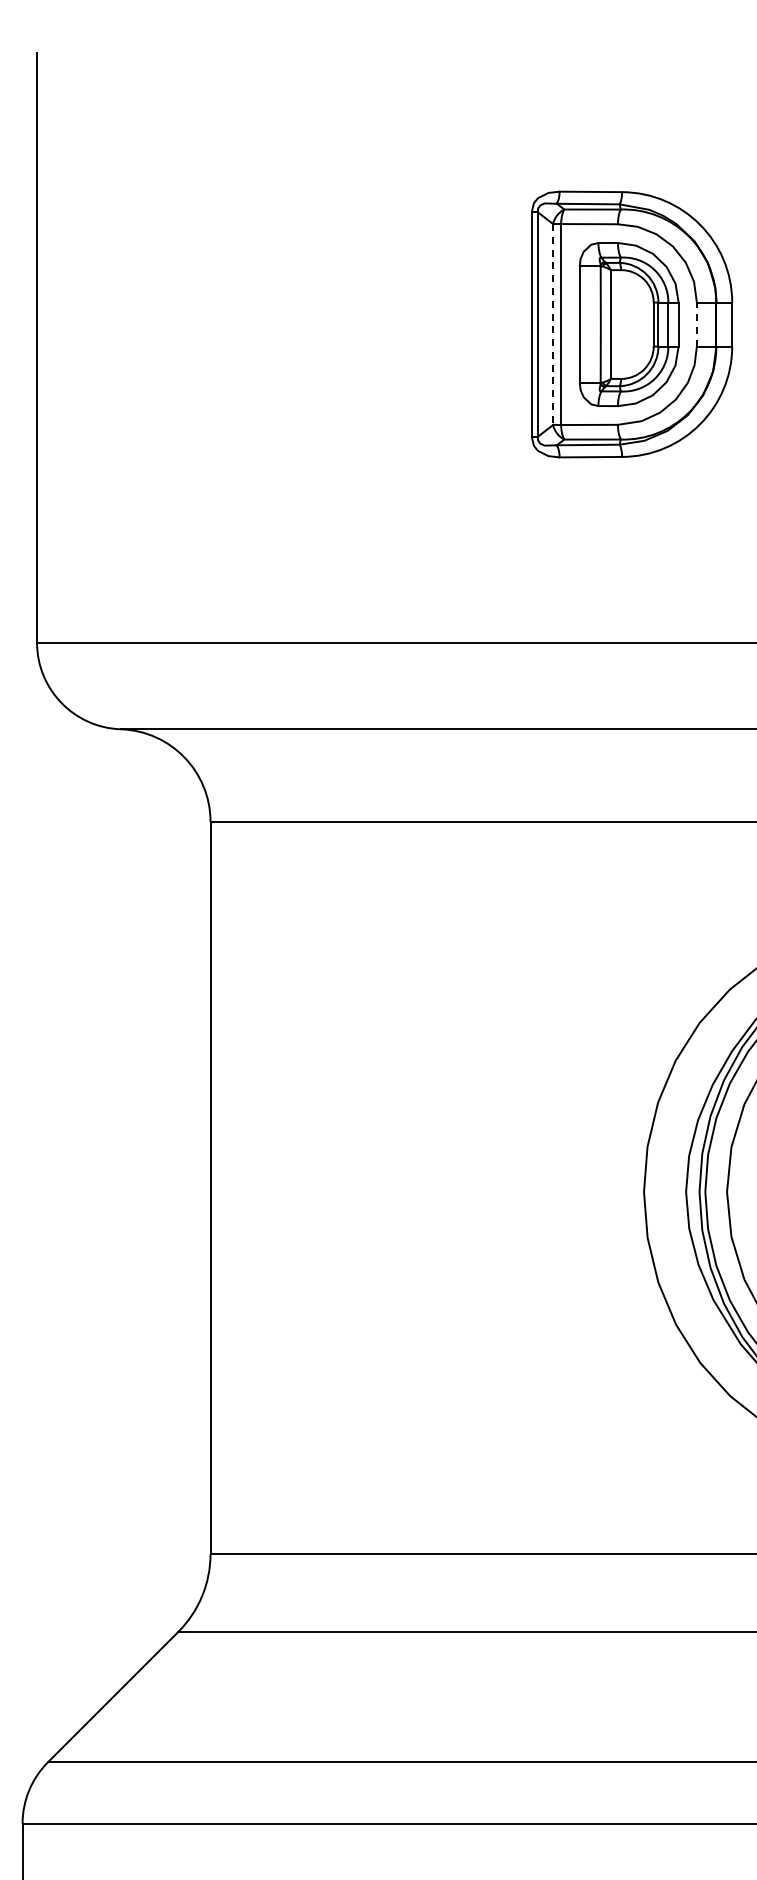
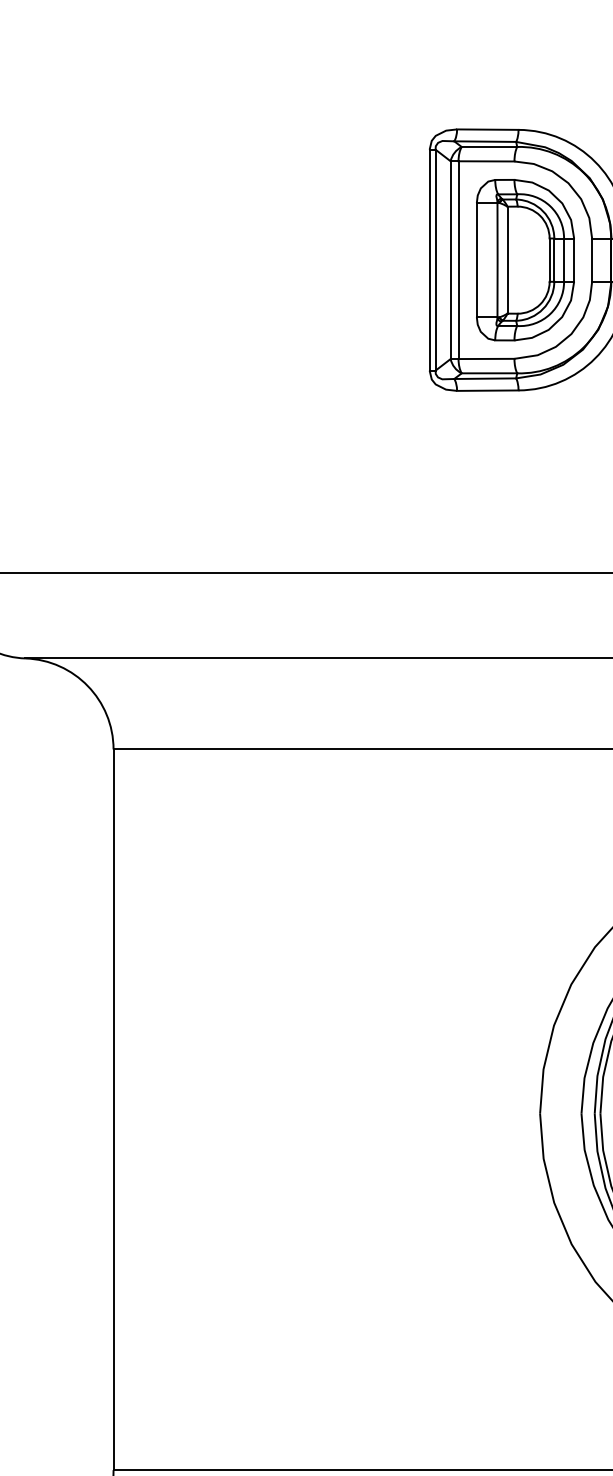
line: (696, 324) -> (591, 260), dashed -> solid
line: (553, 325) -> (451, 261), dashed -> solid

